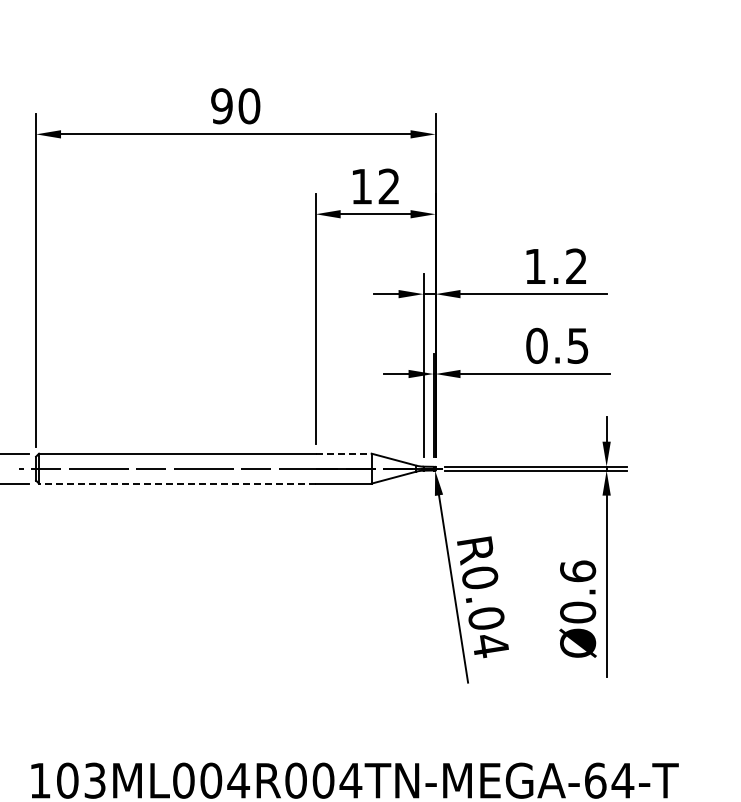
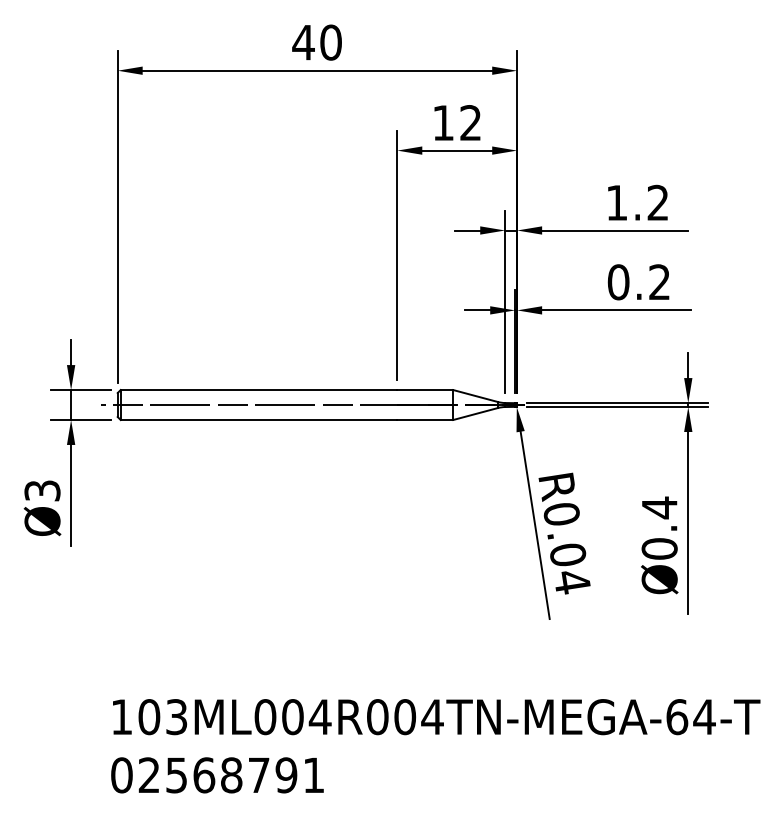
text: (221, 106) -> (303, 42), 90 -> 40
text: (577, 346) -> (659, 282), 0.5 -> 0.2
line: (343, 454) -> (425, 390), dashed -> solid
line: (176, 484) -> (258, 420), dashed -> solid
text: (577, 571) -> (659, 507), Ø0.6 -> Ø0.4

